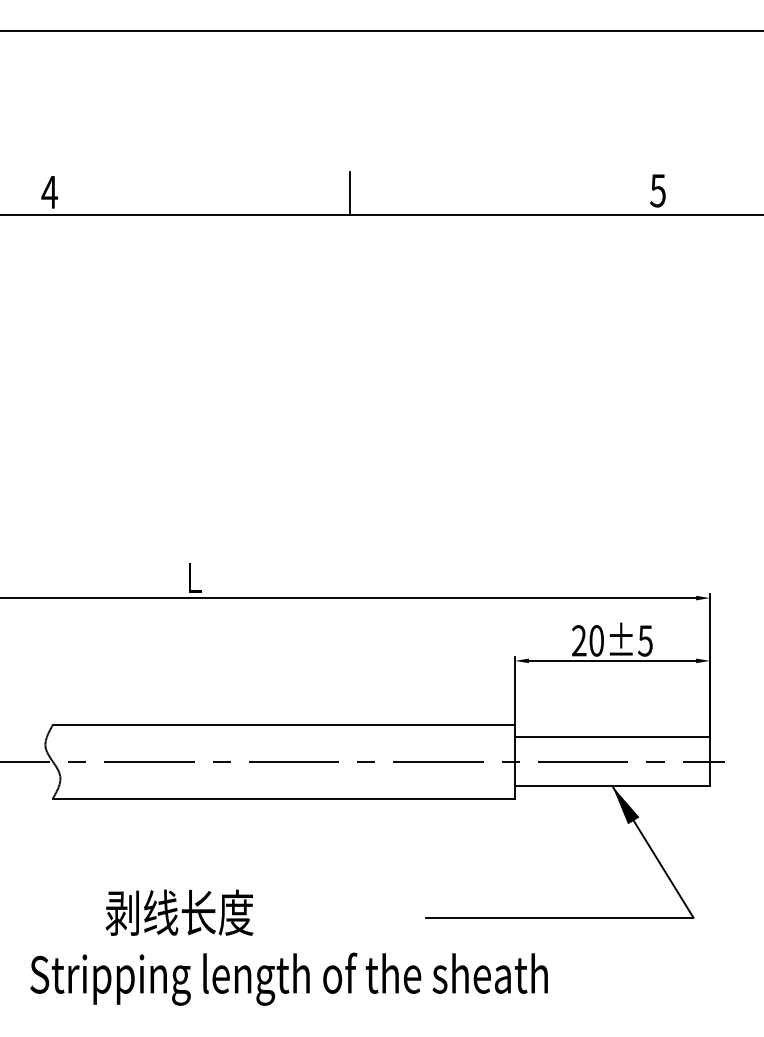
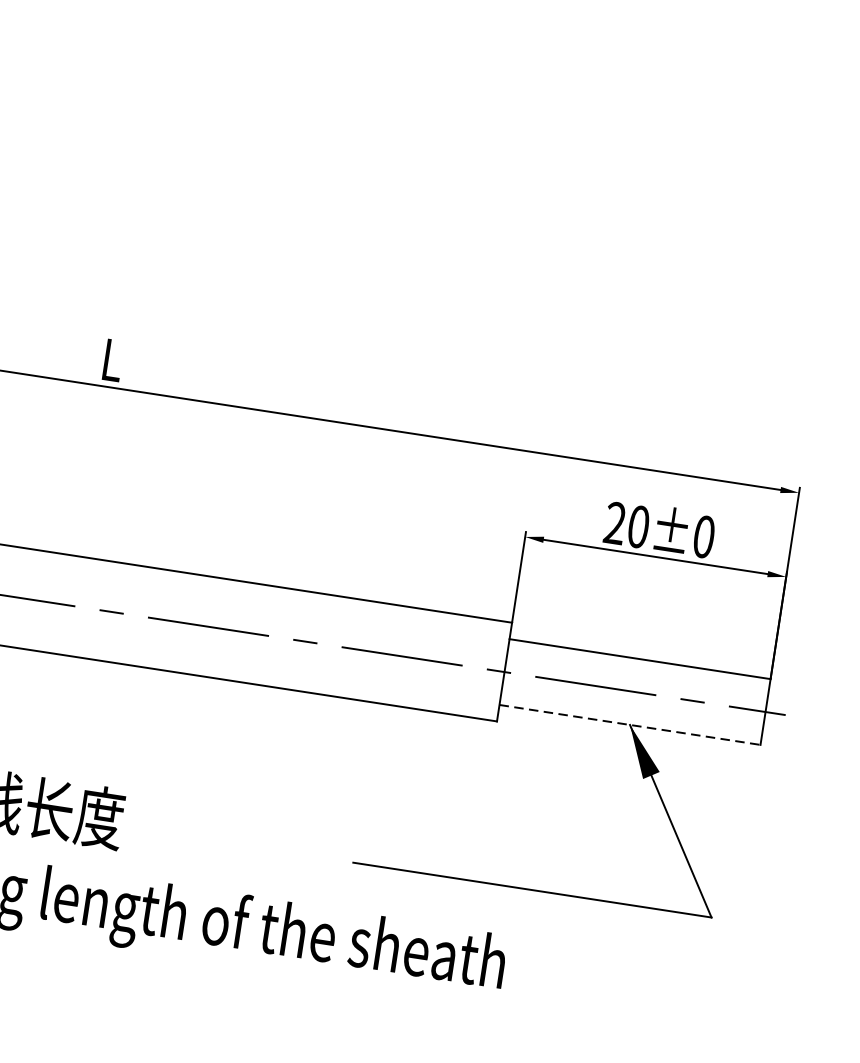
text: (645, 640) -> (704, 536), 20±5 -> 20±0
line: (613, 786) -> (631, 725), solid -> dashed

